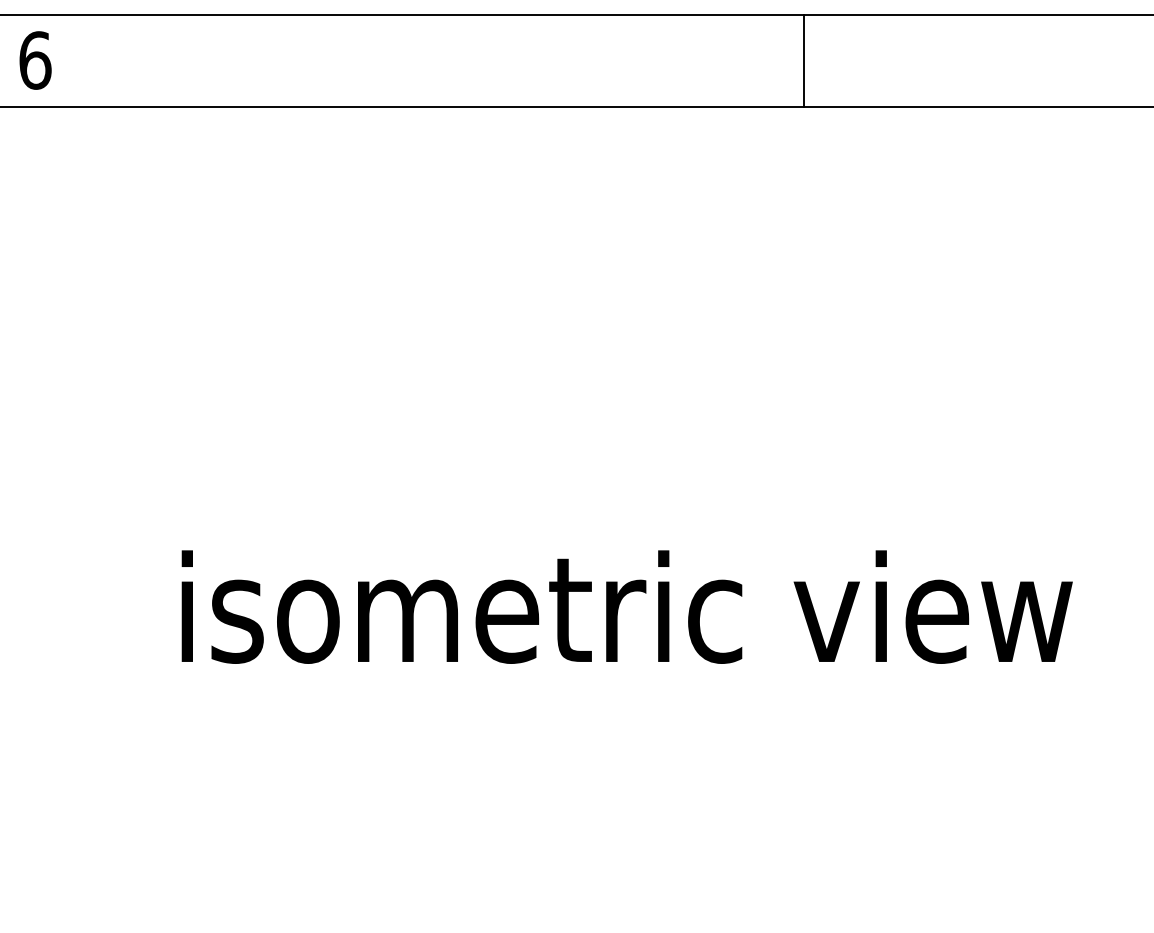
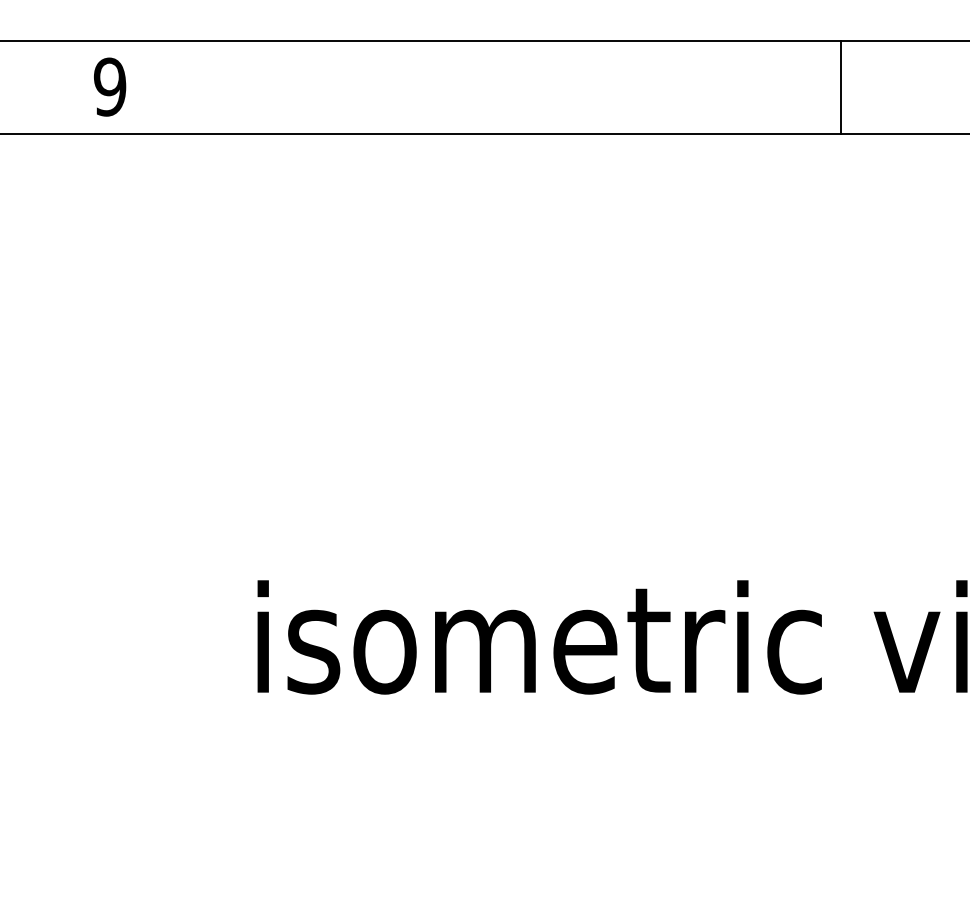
text: (35, 60) -> (110, 87), 6 -> 9
line: (803, 60) -> (840, 87), moved

